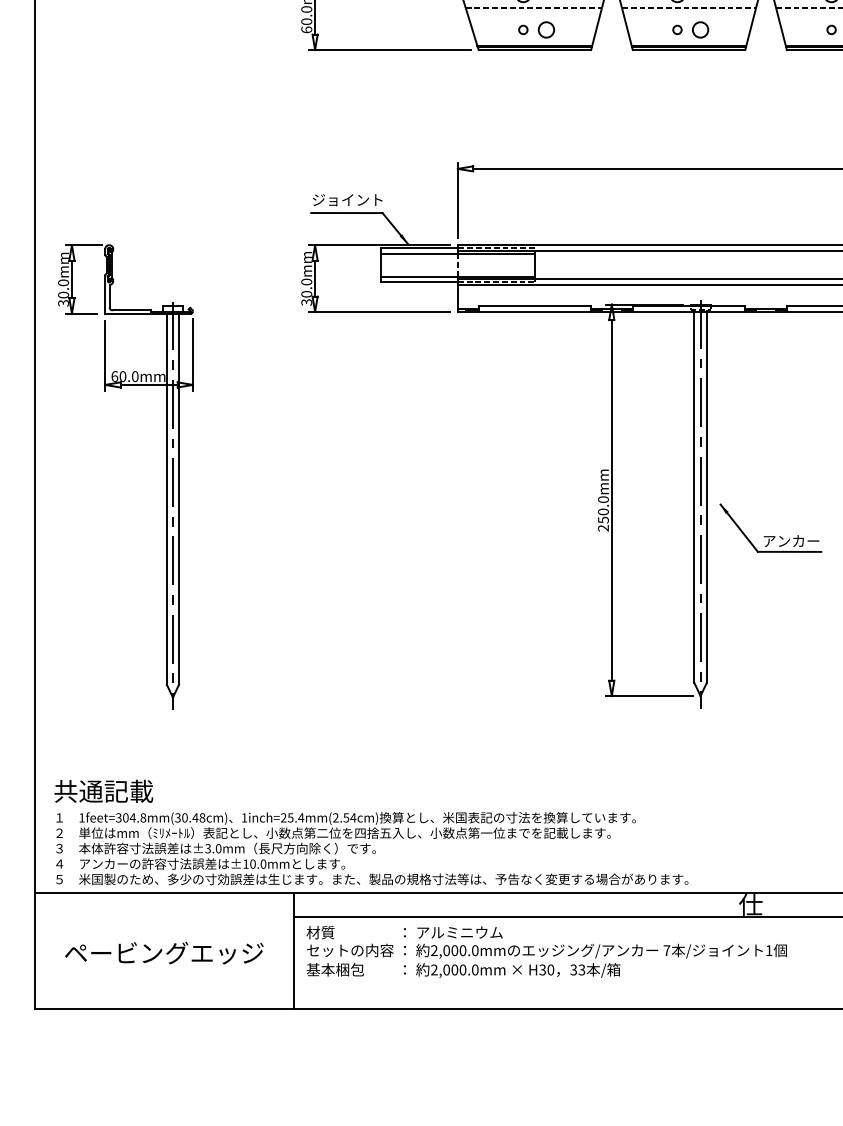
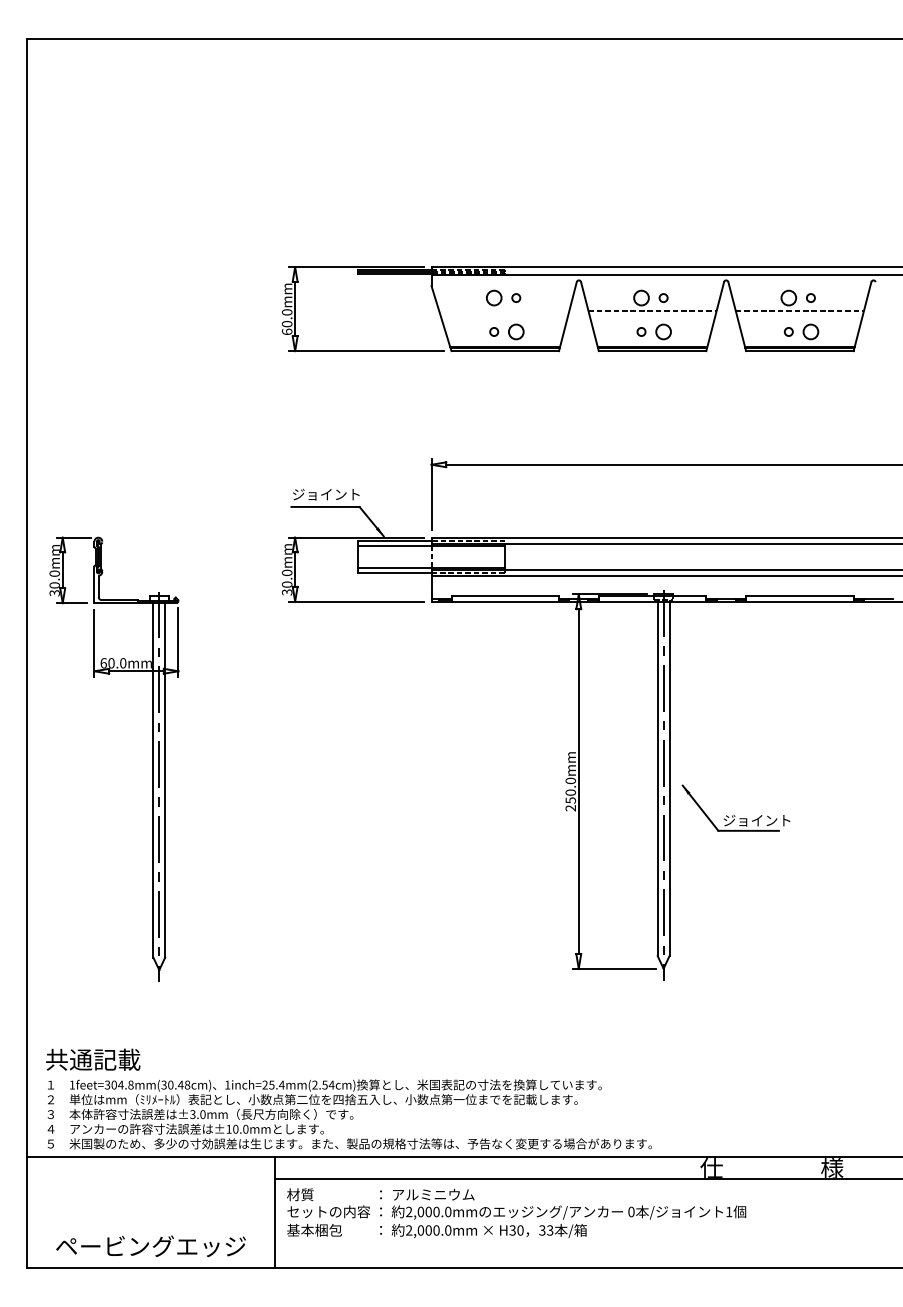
line: (534, 7) -> (504, 310), removed
text: (797, 541) -> (756, 820), アンカー -> ジョイント
text: (666, 950) -> (631, 1211), 7 -> 0
text: (163, 953) -> (150, 1246), moved

